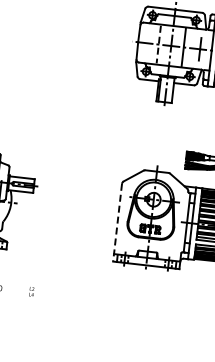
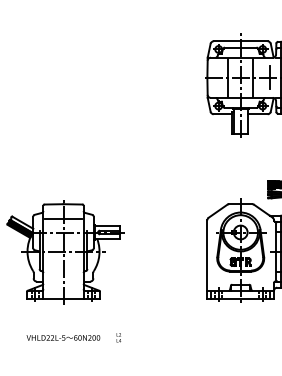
line: (159, 44) -> (228, 77), dashed -> solid
line: (117, 222) -> (207, 259), dashed -> solid
text: (31, 291) -> (118, 337), moved

